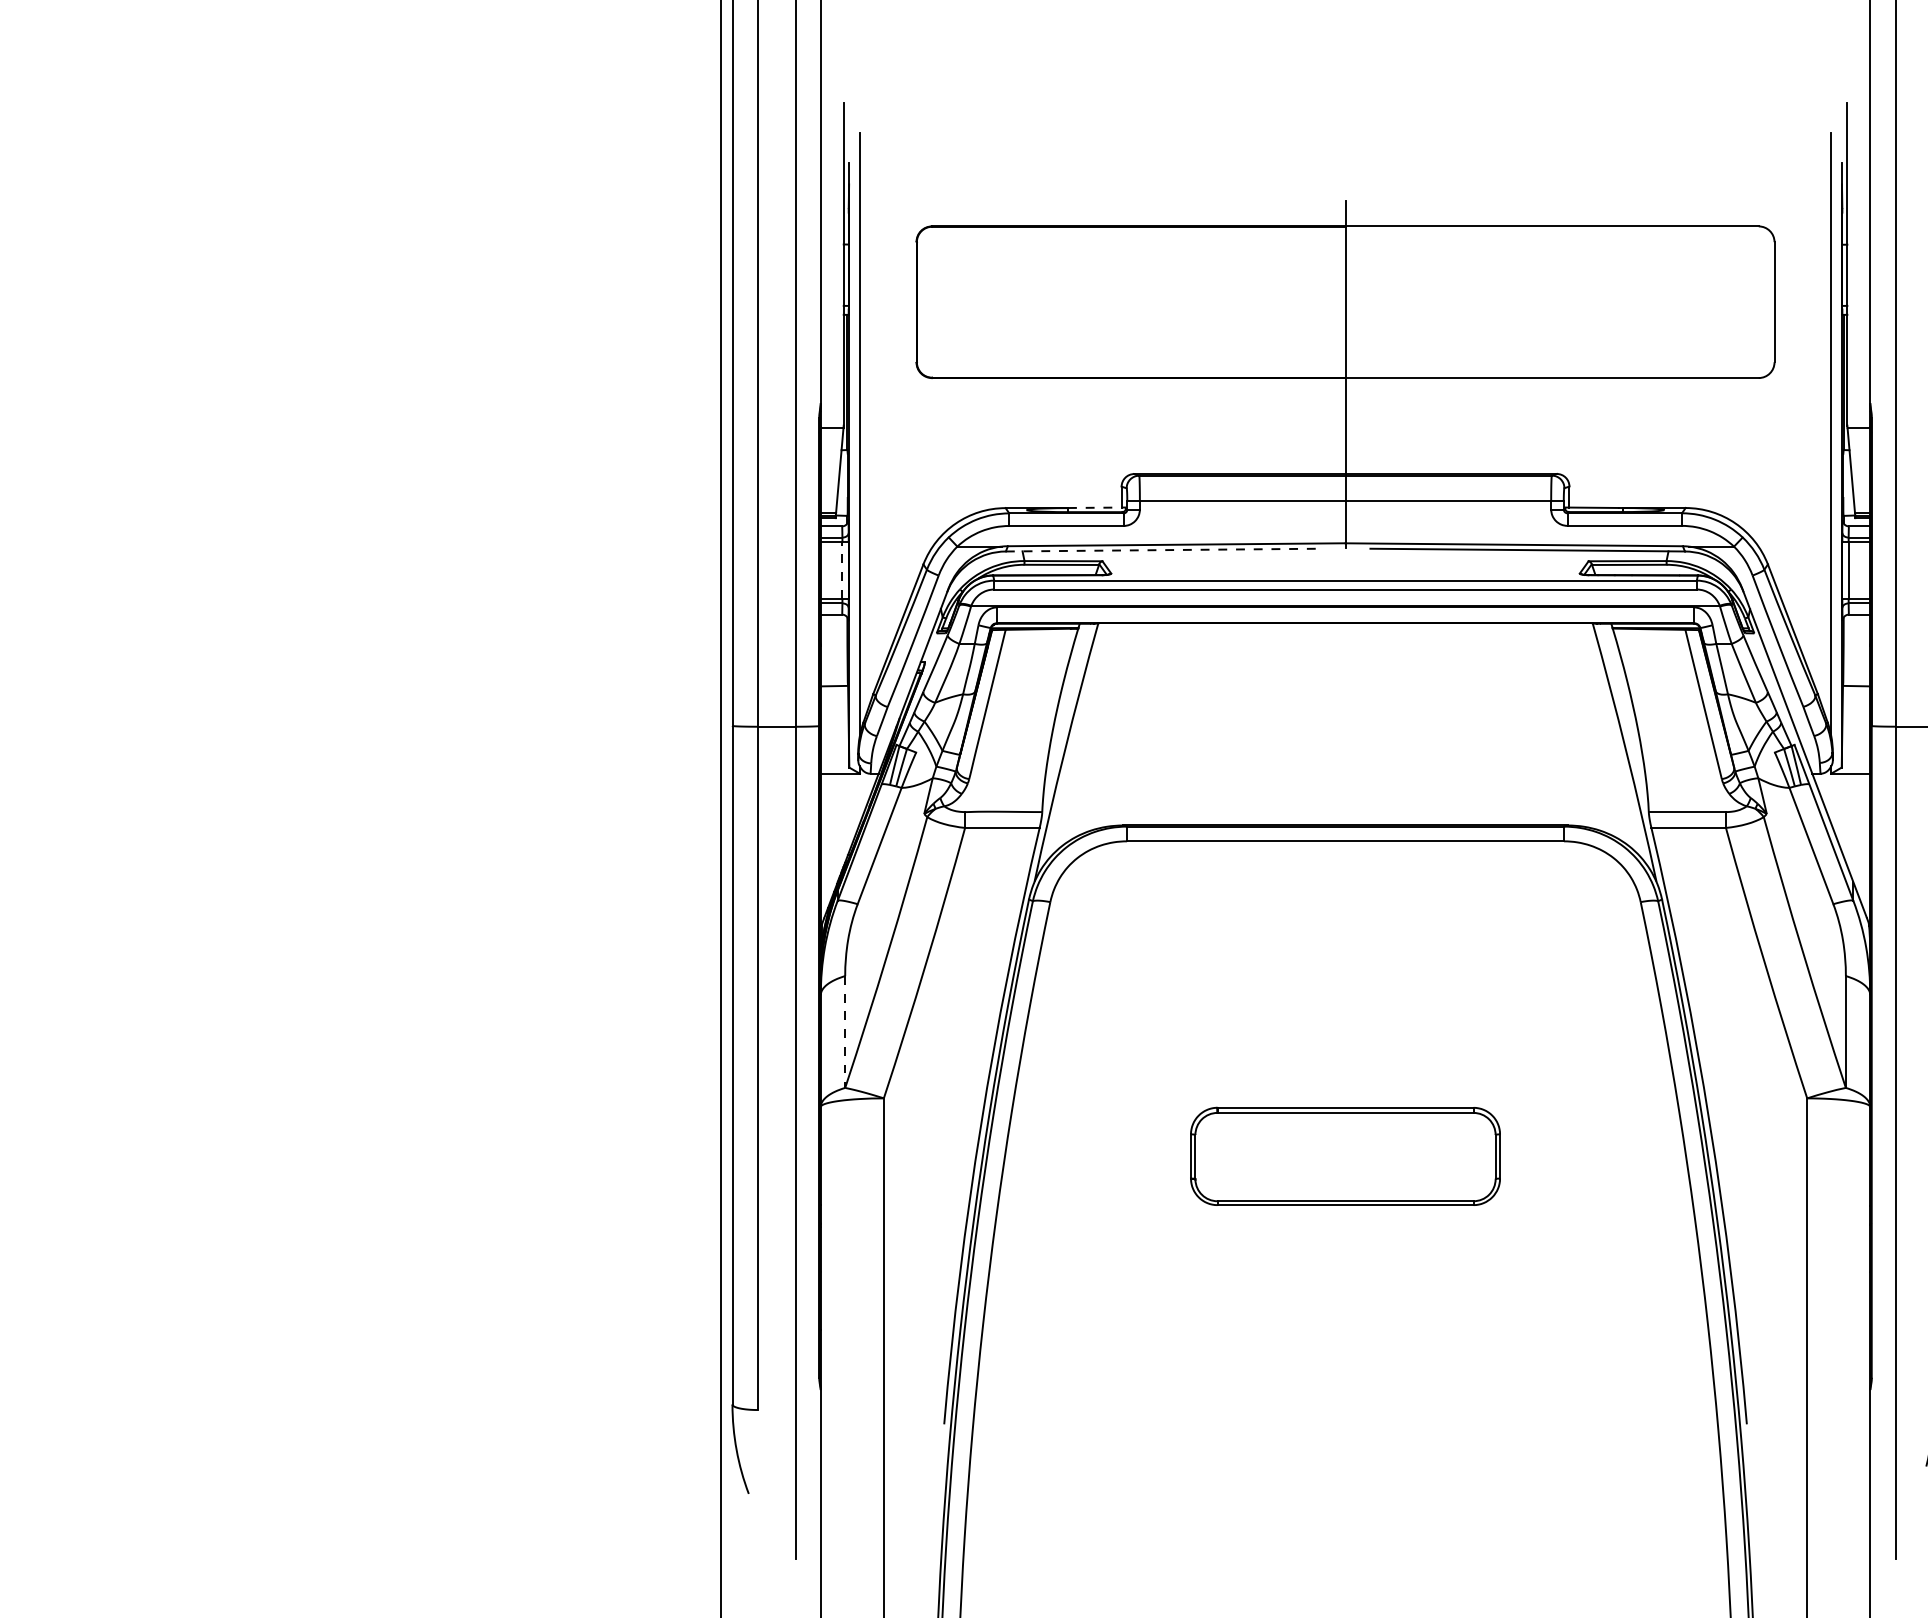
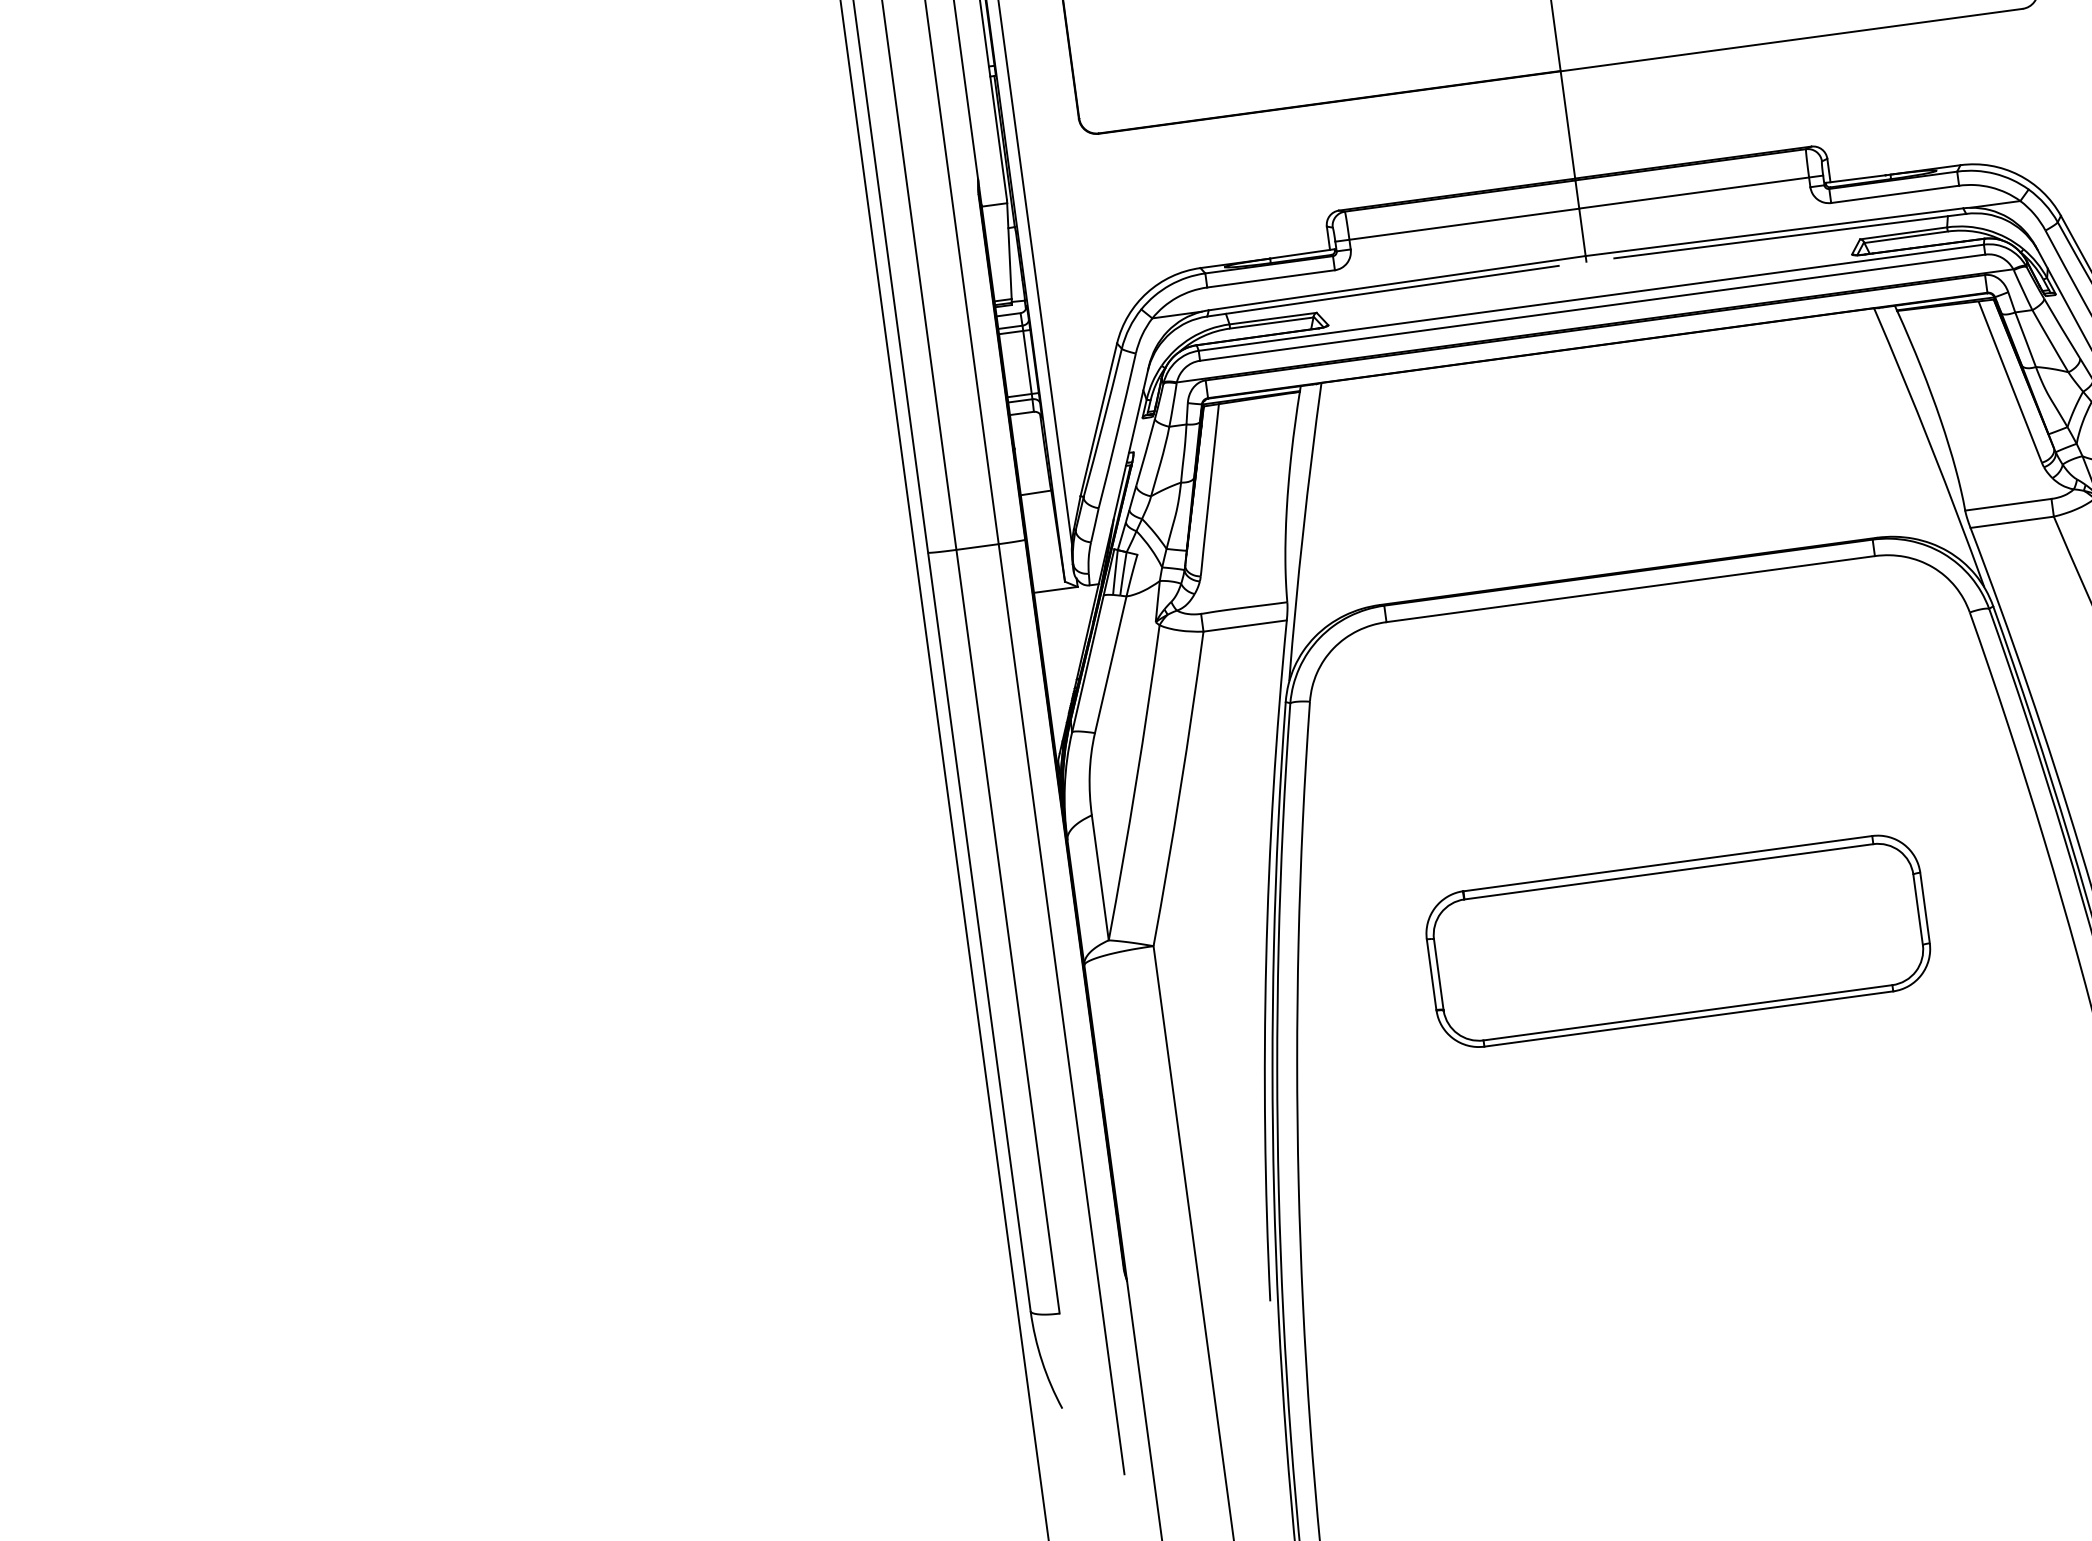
line: (1097, 507) -> (1303, 253), dashed -> solid
line: (1163, 550) -> (1383, 291), dashed -> solid
line: (842, 570) -> (1027, 362), dashed -> solid
line: (845, 1032) -> (1100, 878), dashed -> solid
part: (1345, 1156) -> (1678, 941), size x1.43

